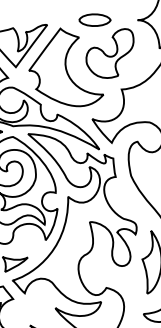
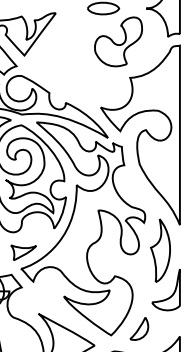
part: (65, 67) -> (74, 55), removed

